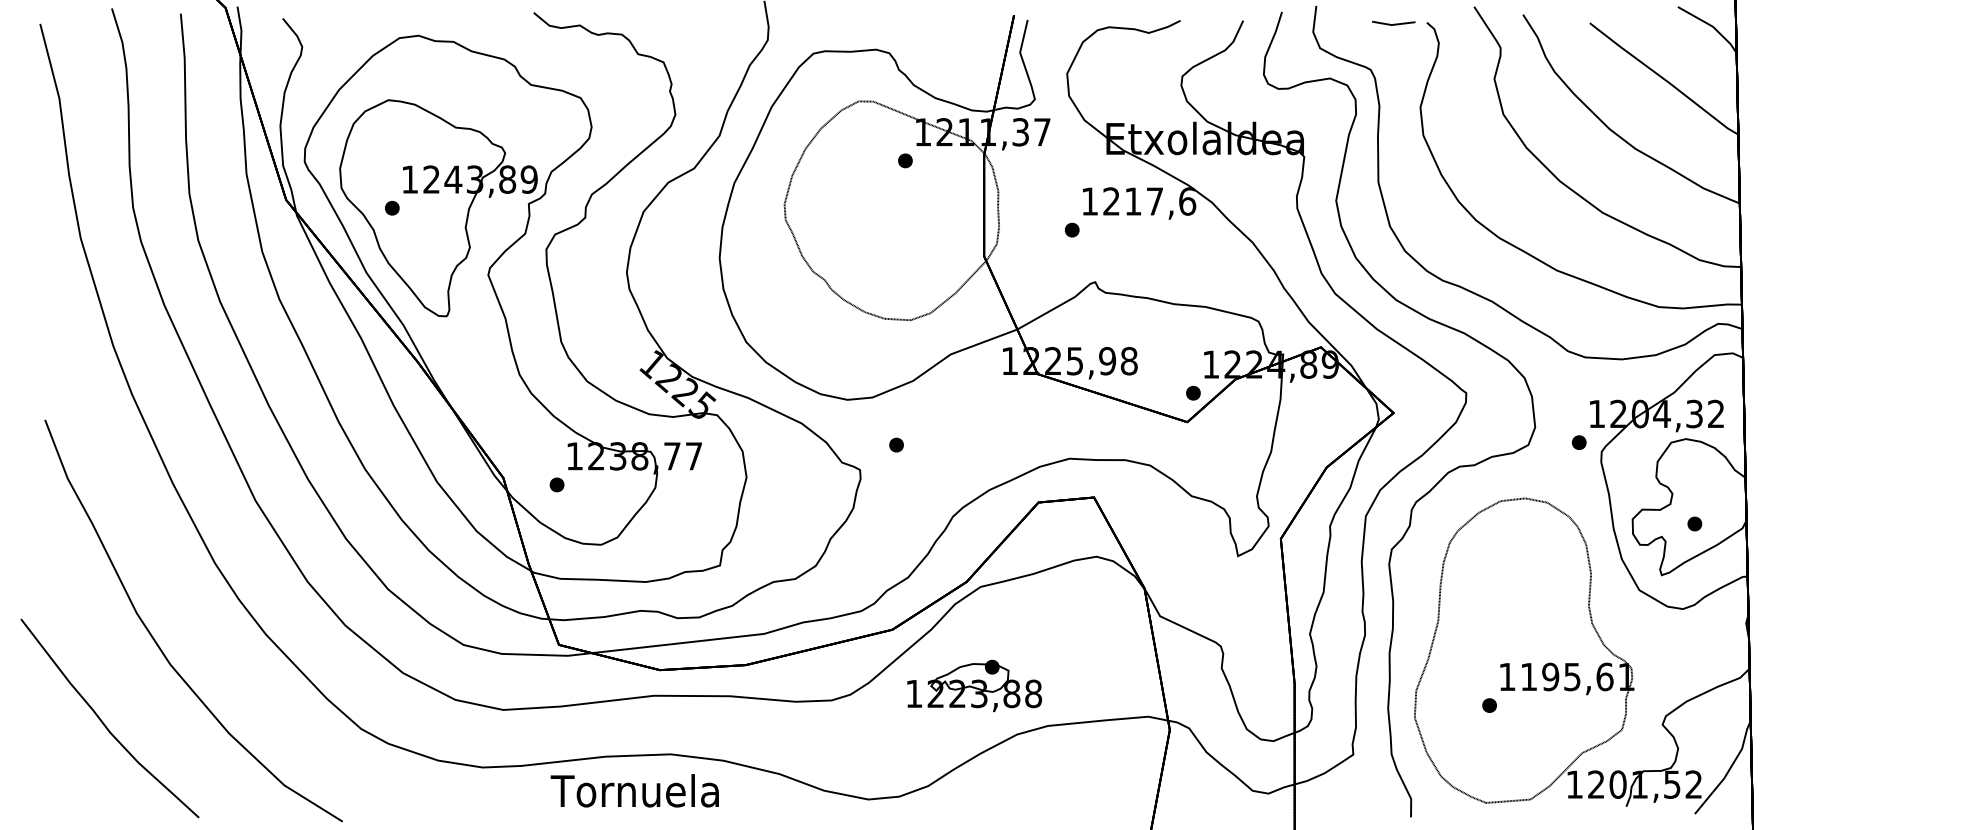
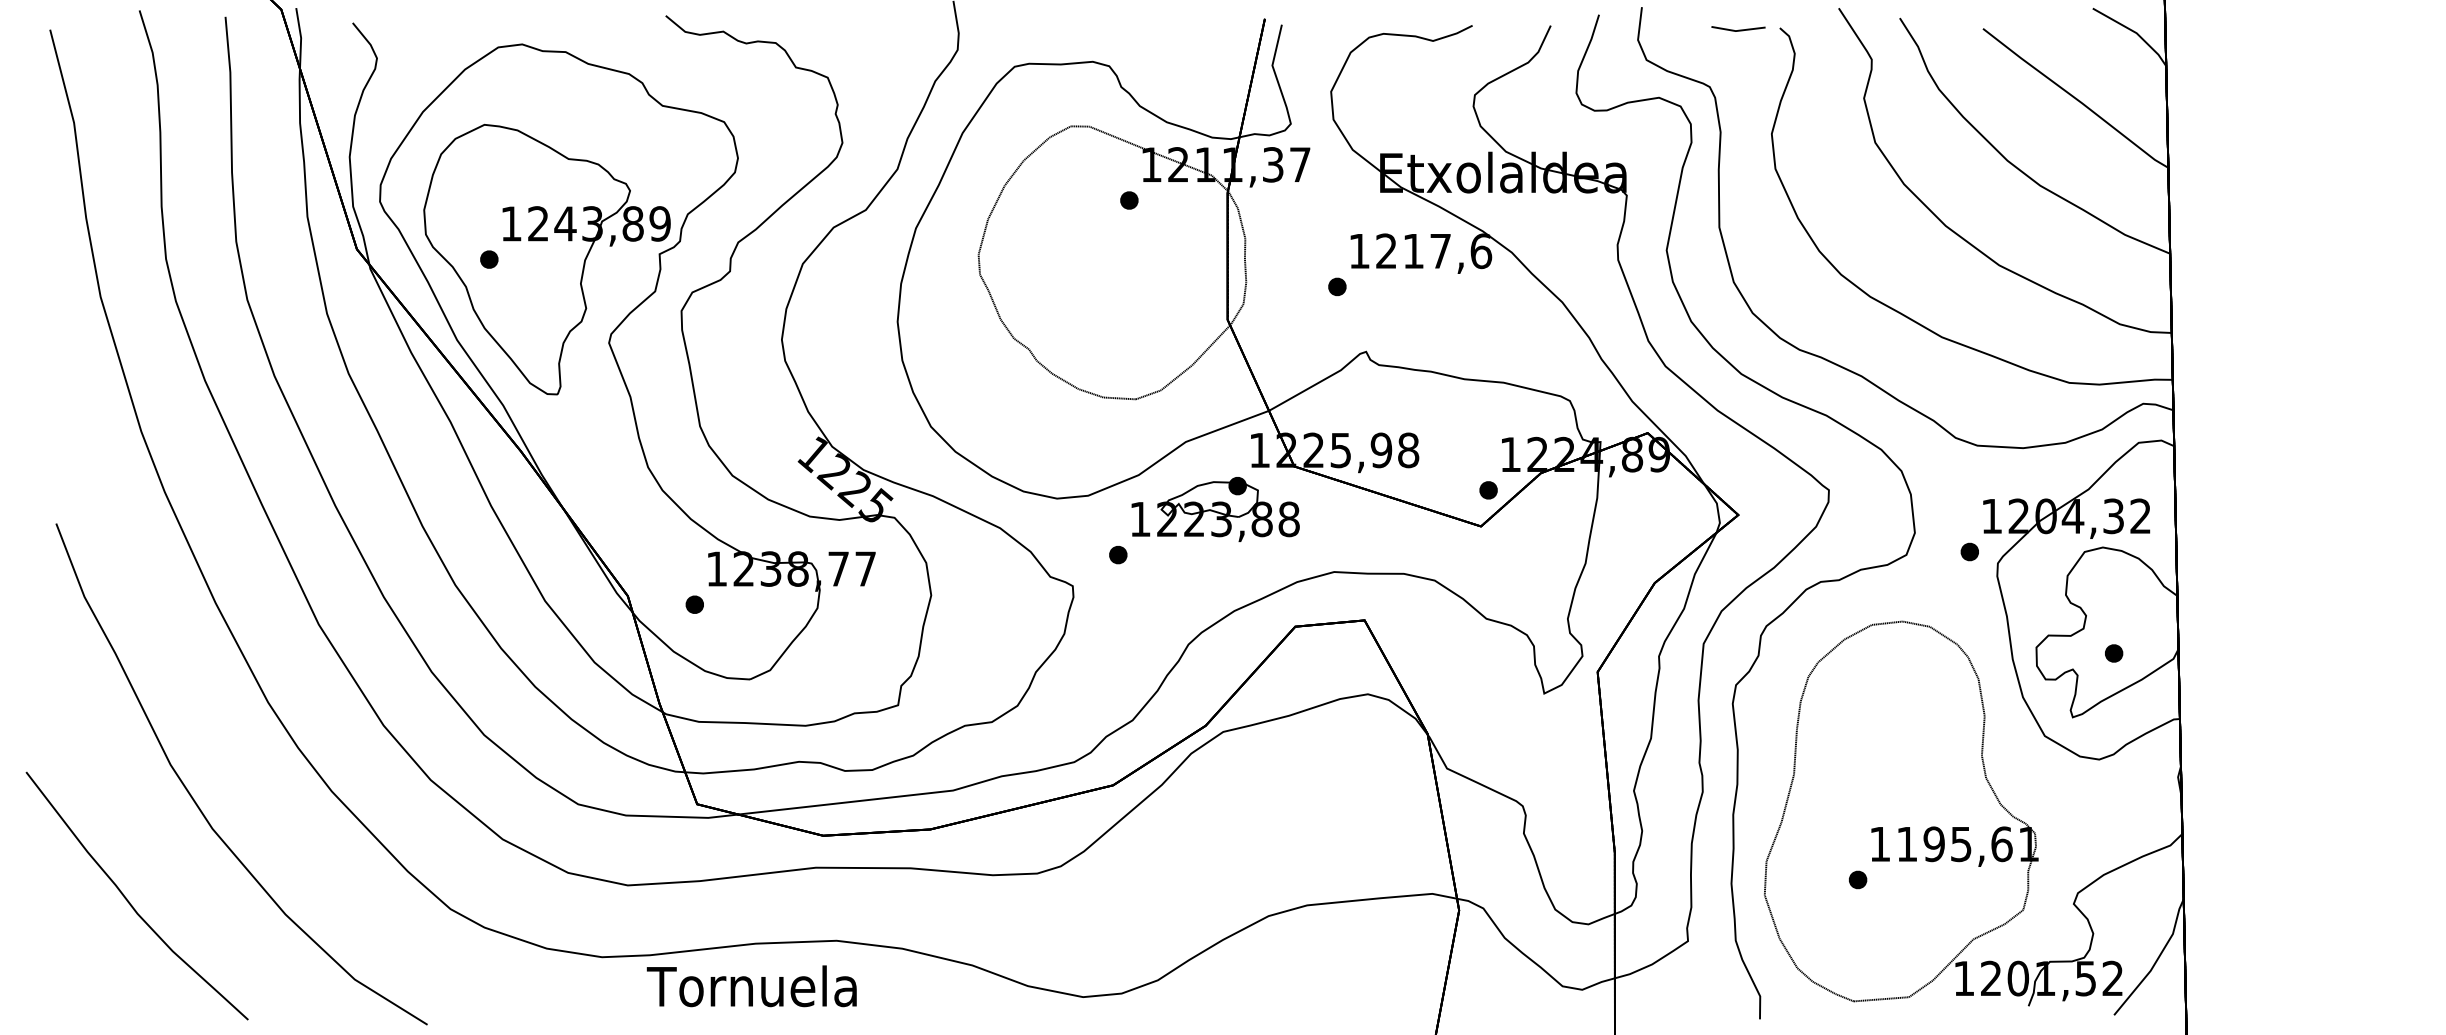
part: (974, 685) -> (1215, 509), moved
text: (634, 790) -> (751, 986), moved

